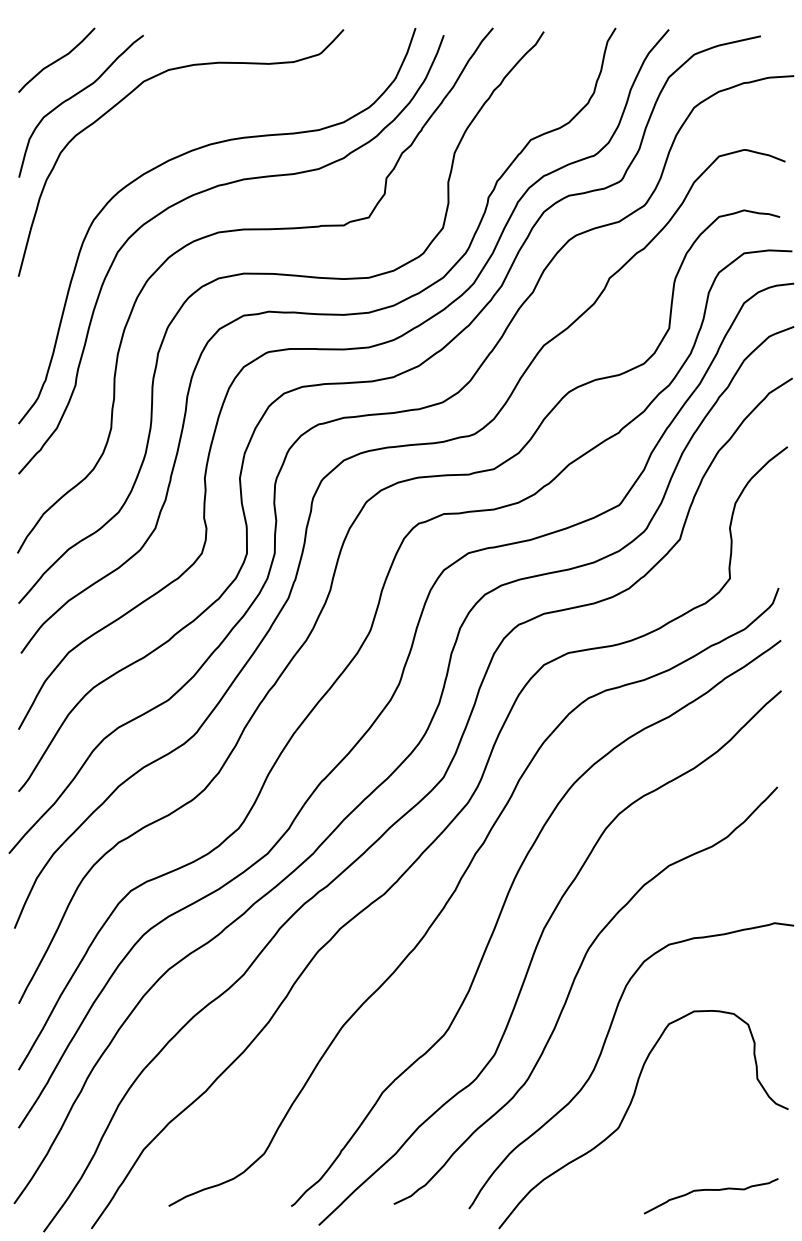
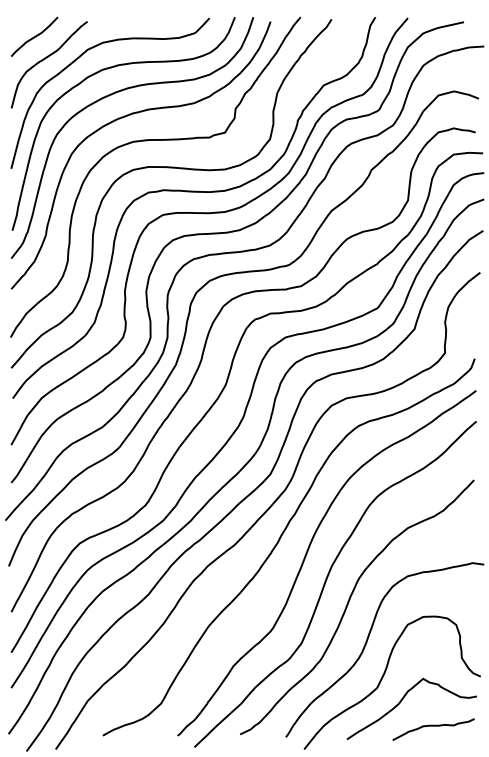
curve: (177, 113) -> (108, 69), added
curve: (658, 1151) -> (401, 702), added

